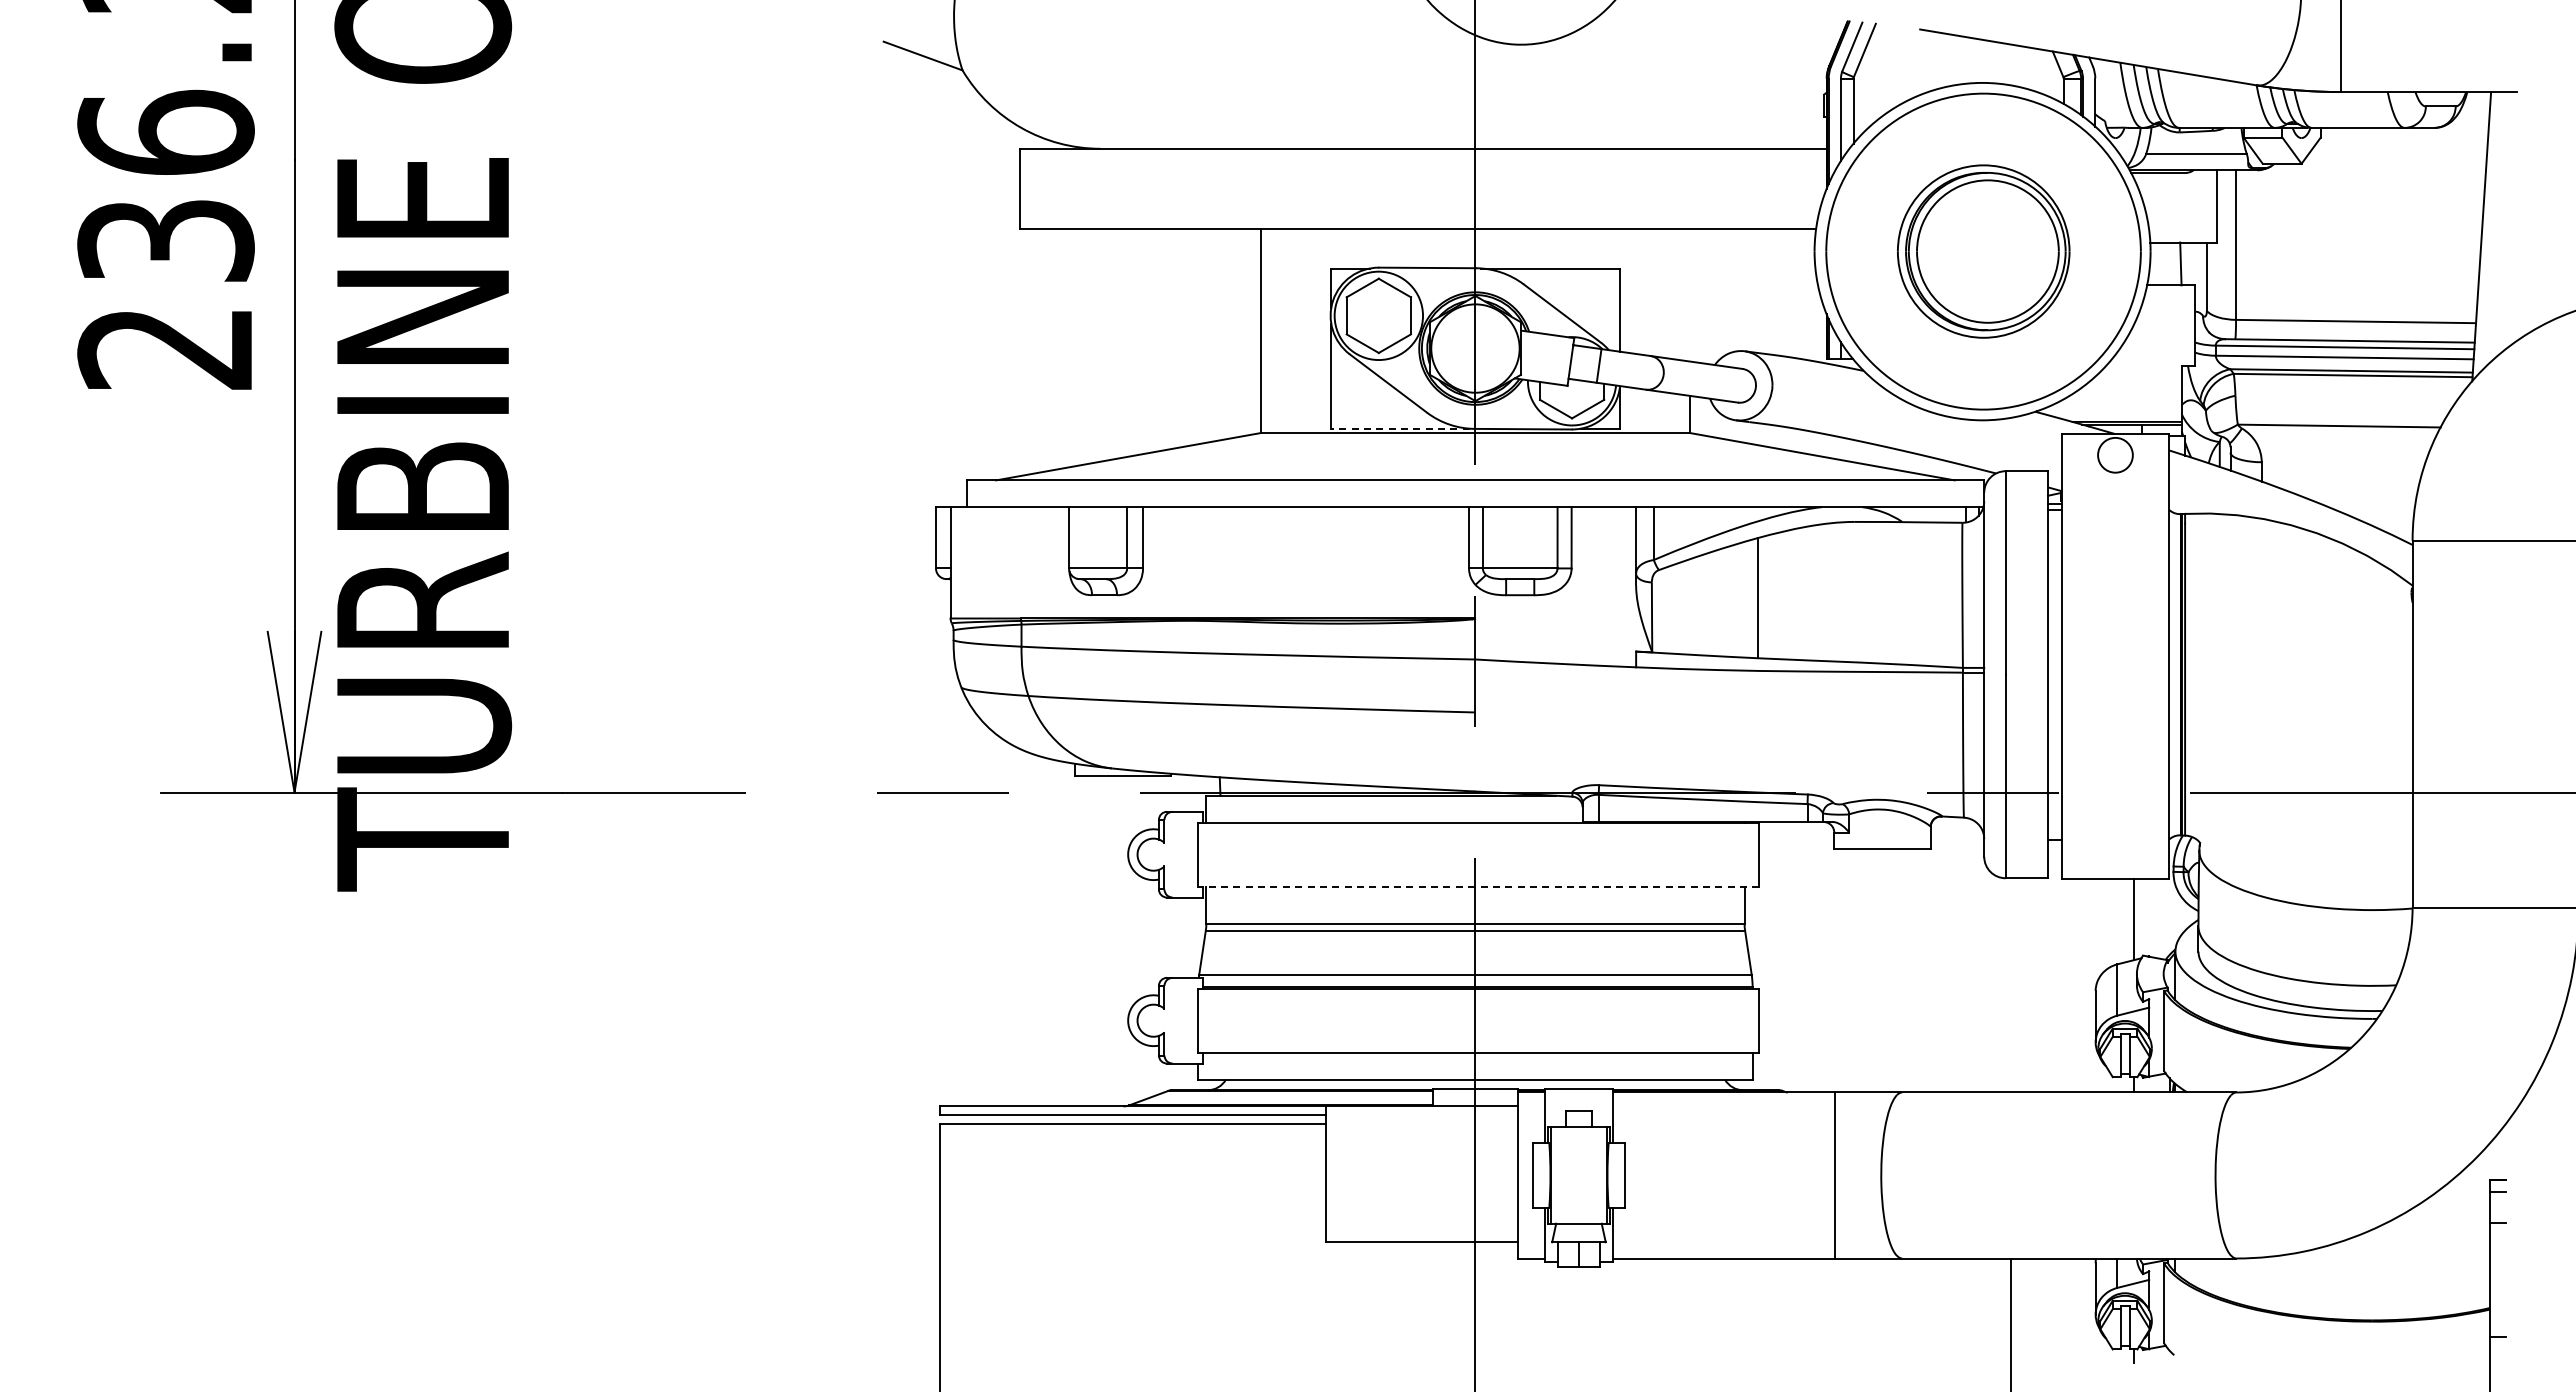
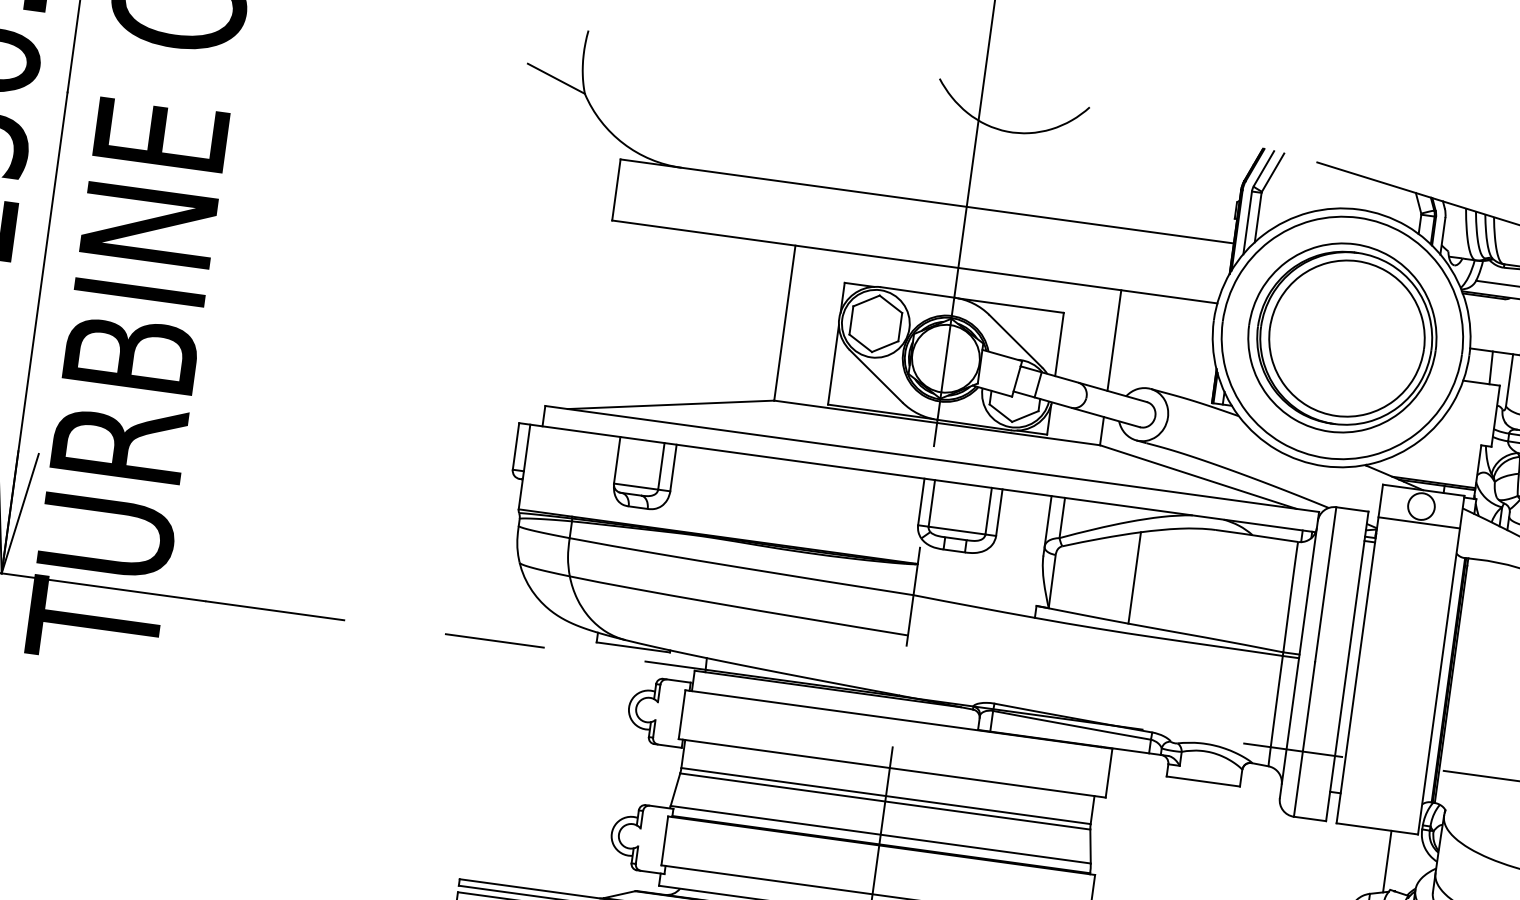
part: (1983, 251) -> (1342, 337), size x1.43
line: (1689, 295) -> (1114, 340), added
line: (1400, 428) -> (880, 411), dashed -> solid
line: (2115, 476) -> (1419, 522), added
line: (1478, 886) -> (892, 768), dashed -> solid

